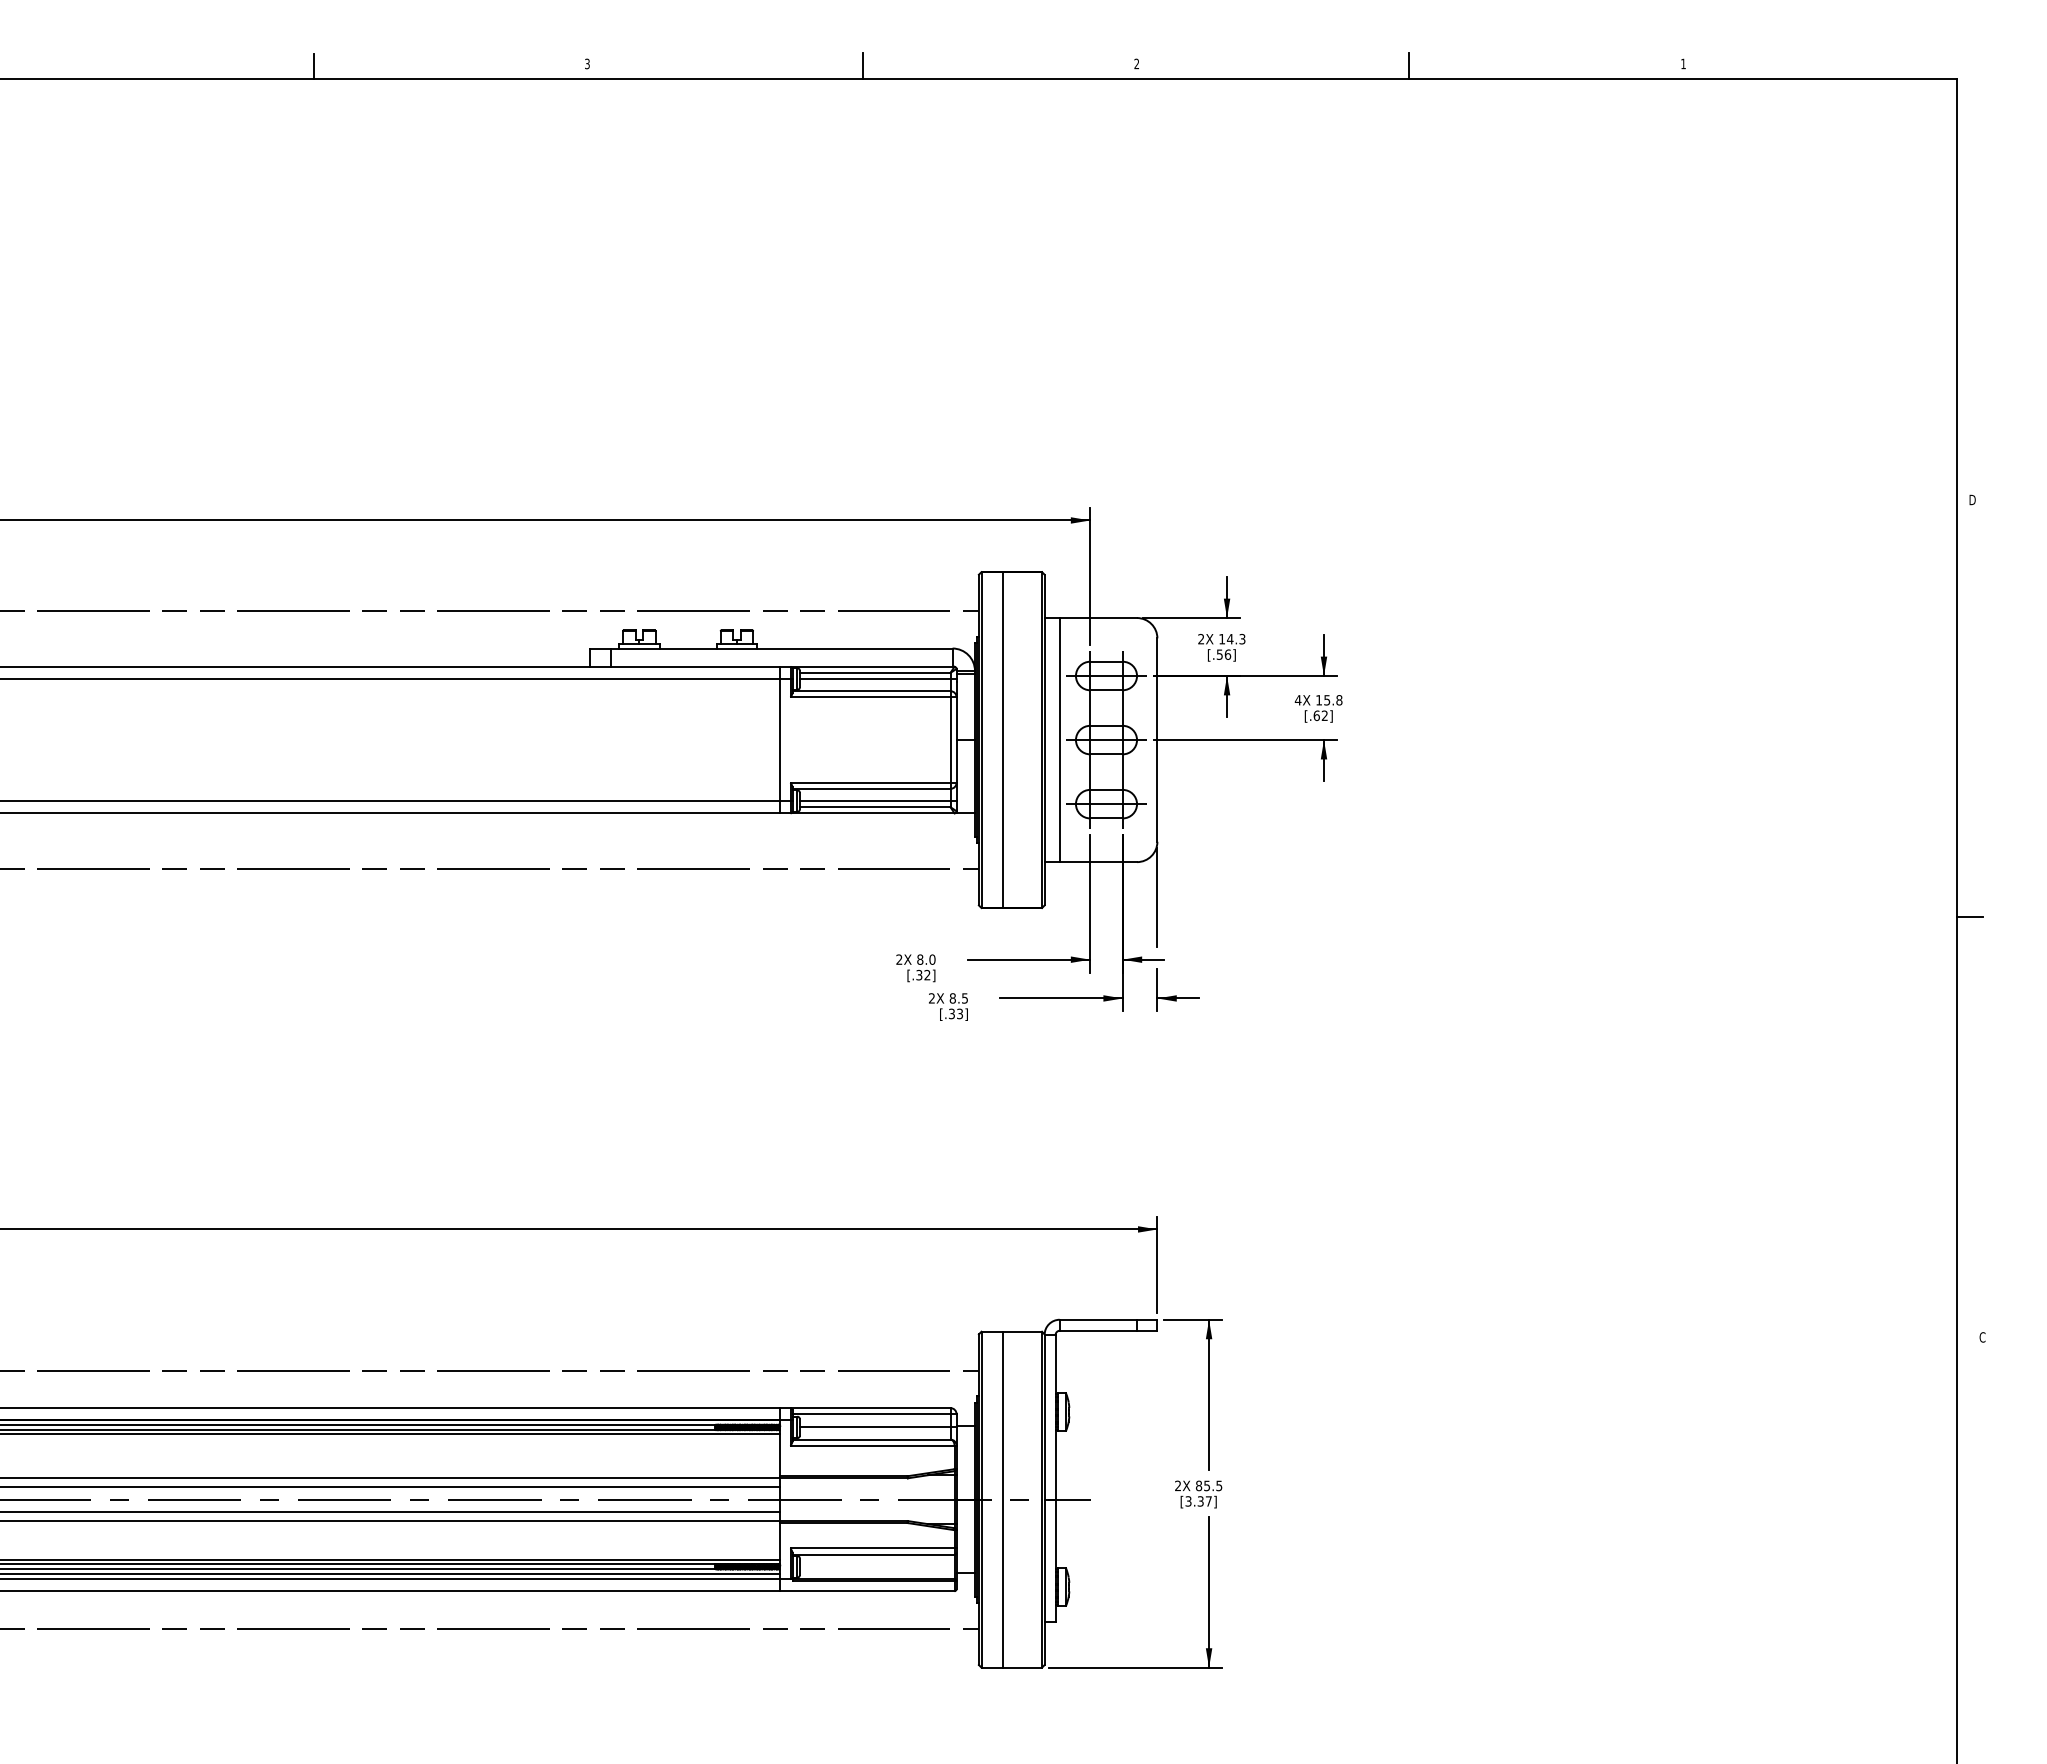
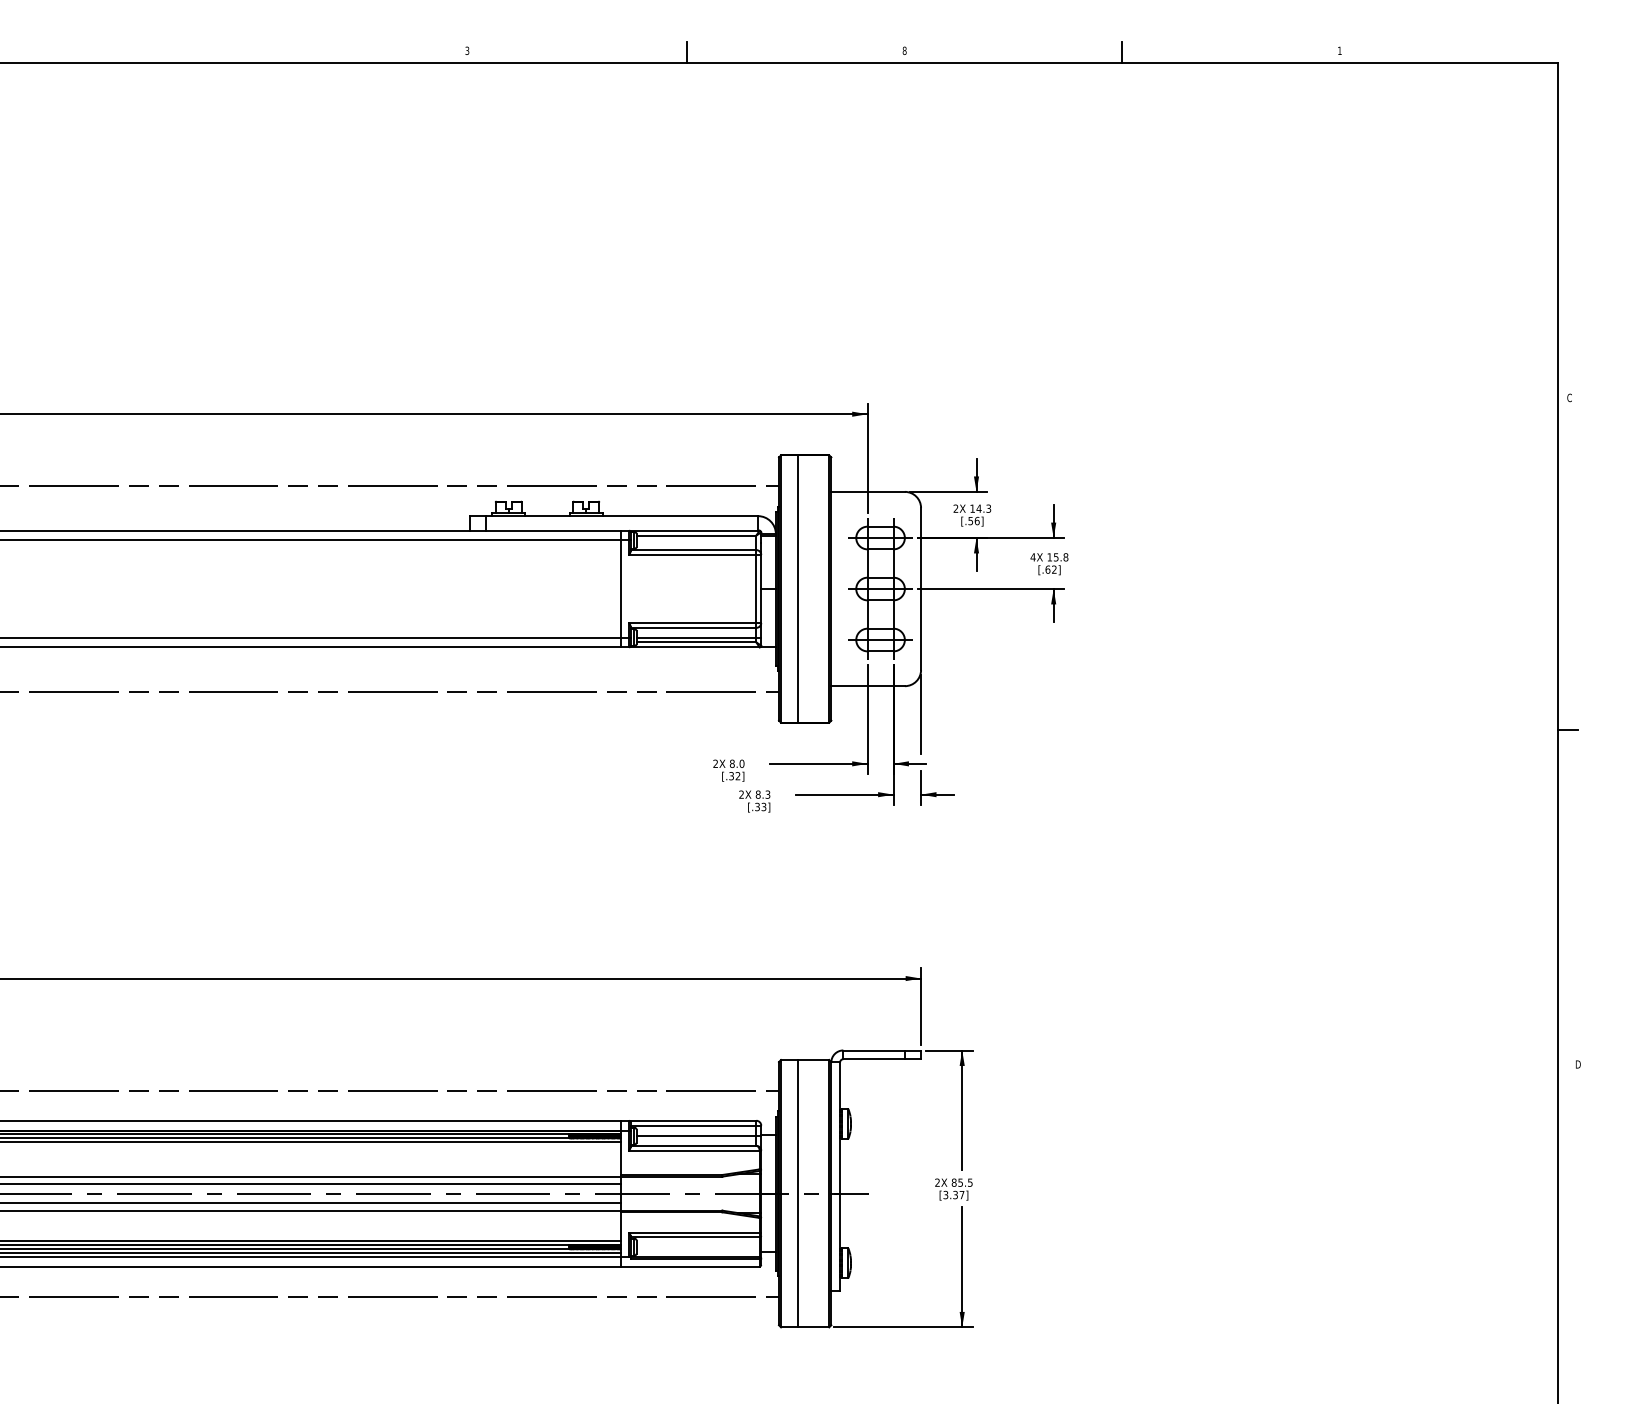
text: (1136, 63) -> (904, 50), 2 -> 8
line: (313, 66) -> (249, 52), removed
text: (1972, 499) -> (1569, 397), D -> C
line: (877, 679) -> (698, 540), removed
line: (1059, 740) -> (843, 589), removed
text: (964, 997) -> (767, 793), 8.5 -> 8.3
text: (1982, 1337) -> (1577, 1064), C -> D

